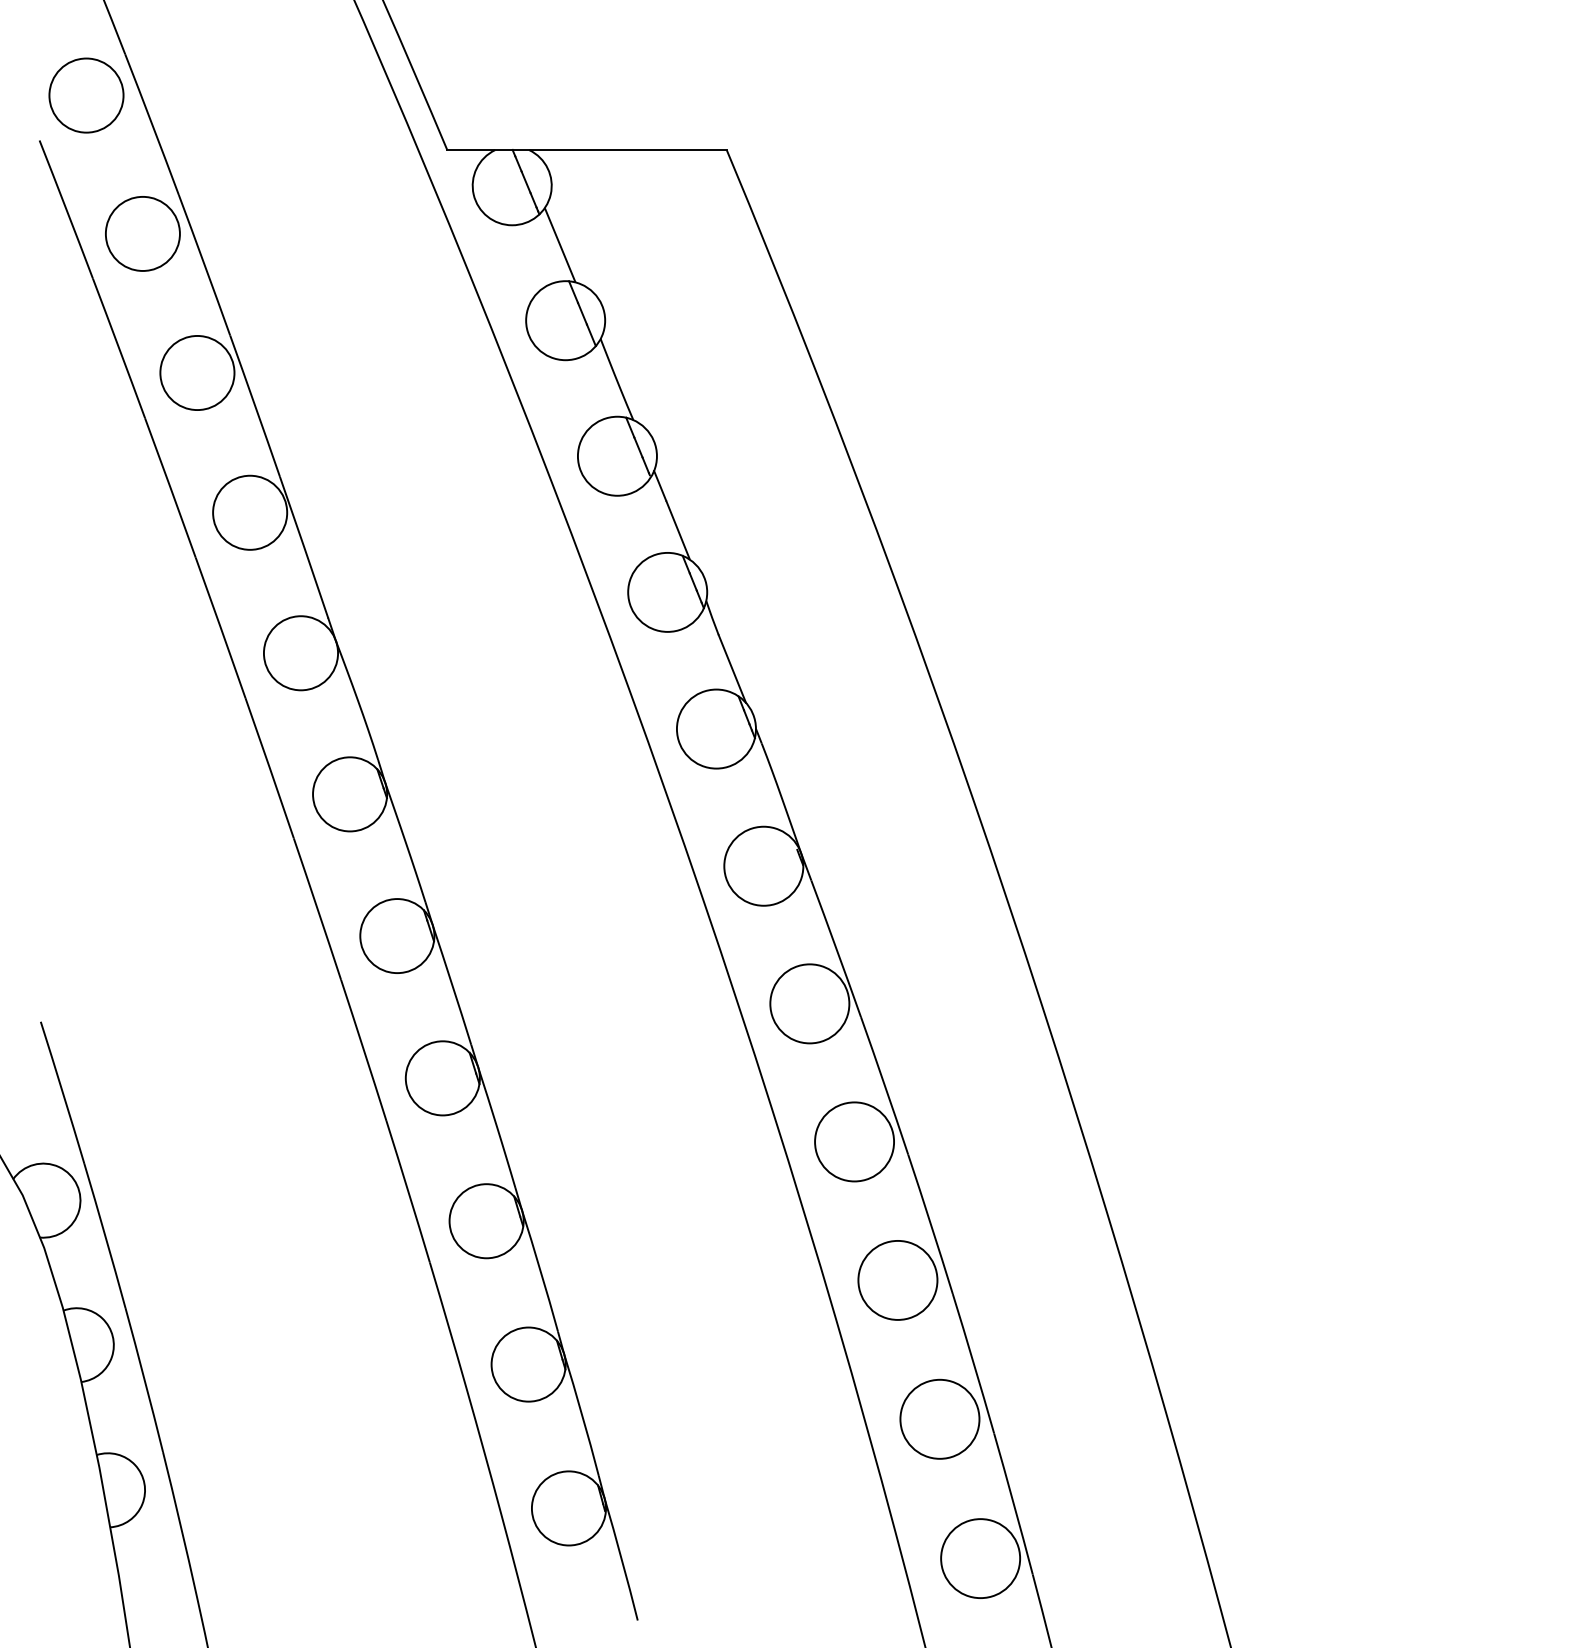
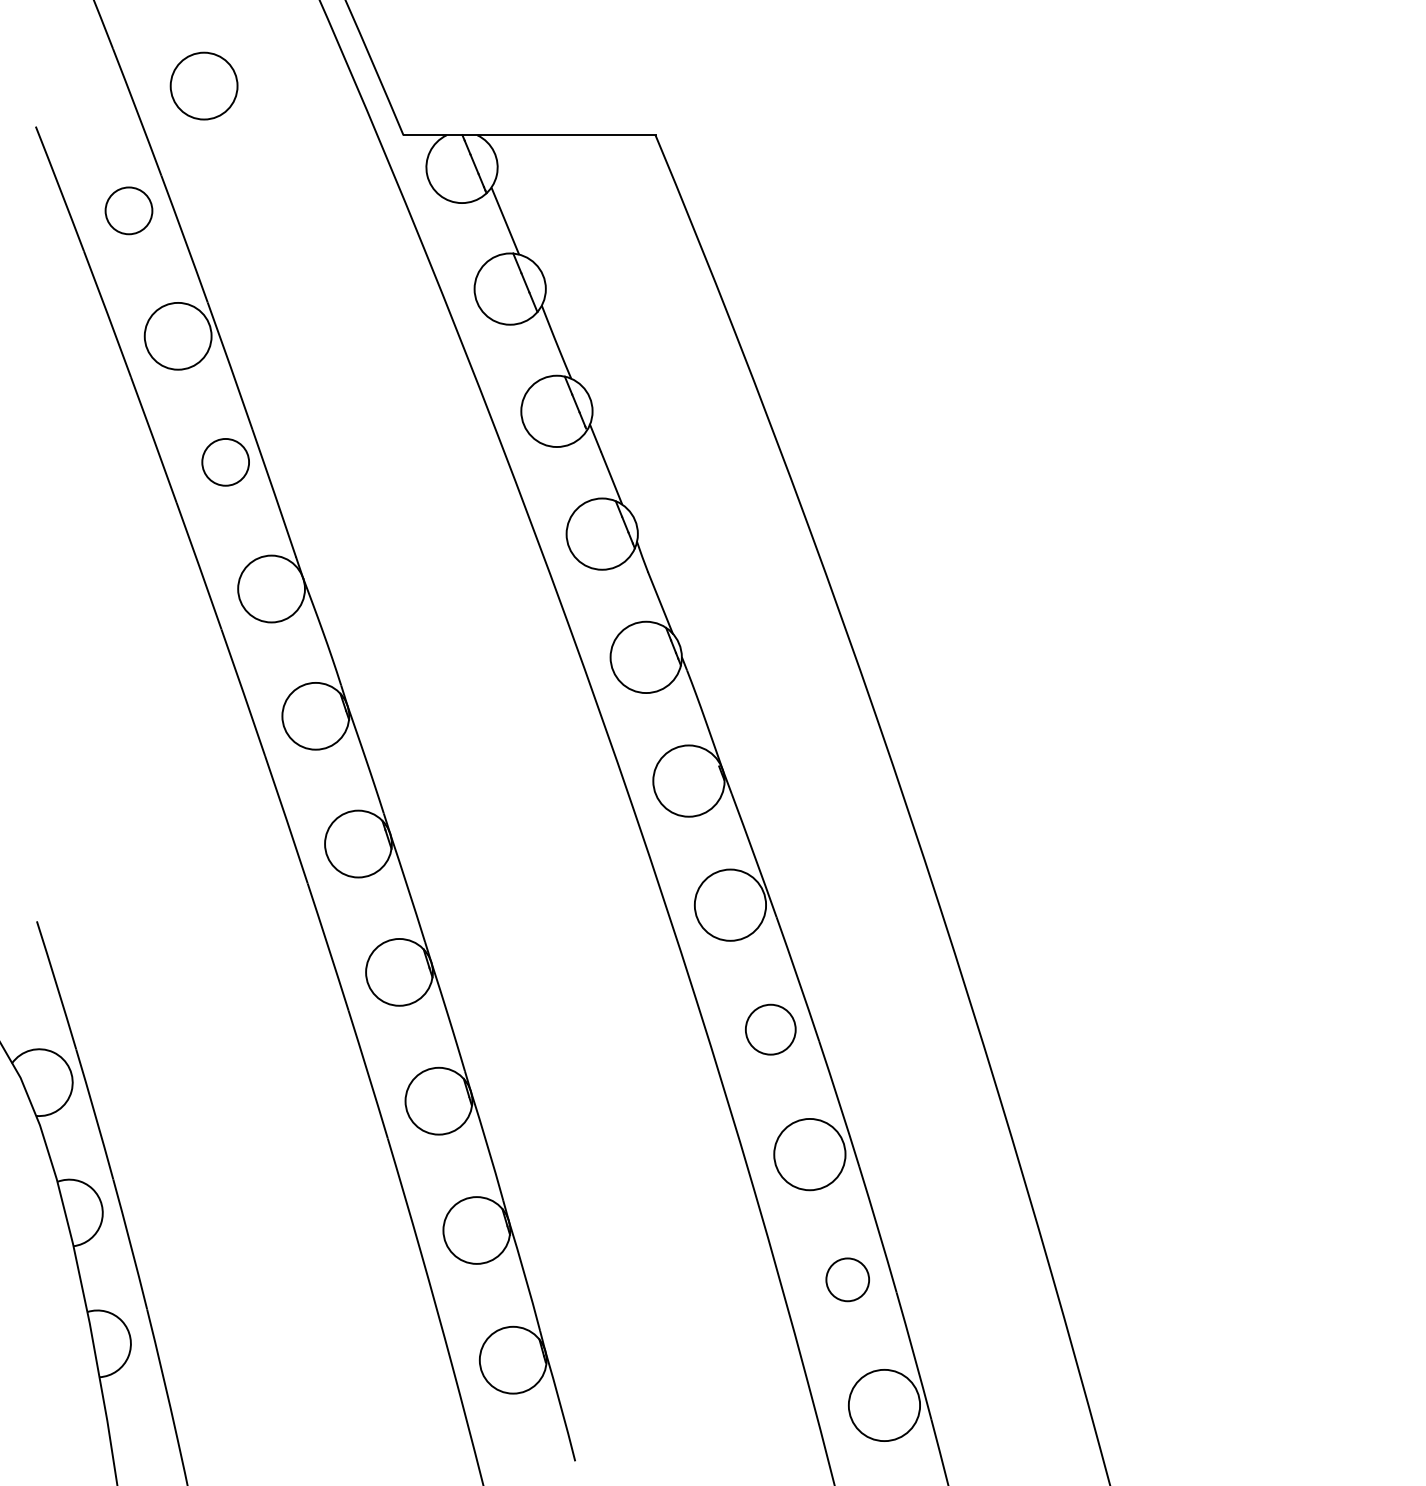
circle: (85, 94) -> (203, 85), moved
circle: (142, 233) -> (128, 210), size x0.7
circle: (249, 511) -> (225, 461), size x0.7
circle: (854, 1141) -> (770, 1029), size x0.7
circle: (939, 1418) -> (847, 1279), size x0.6

